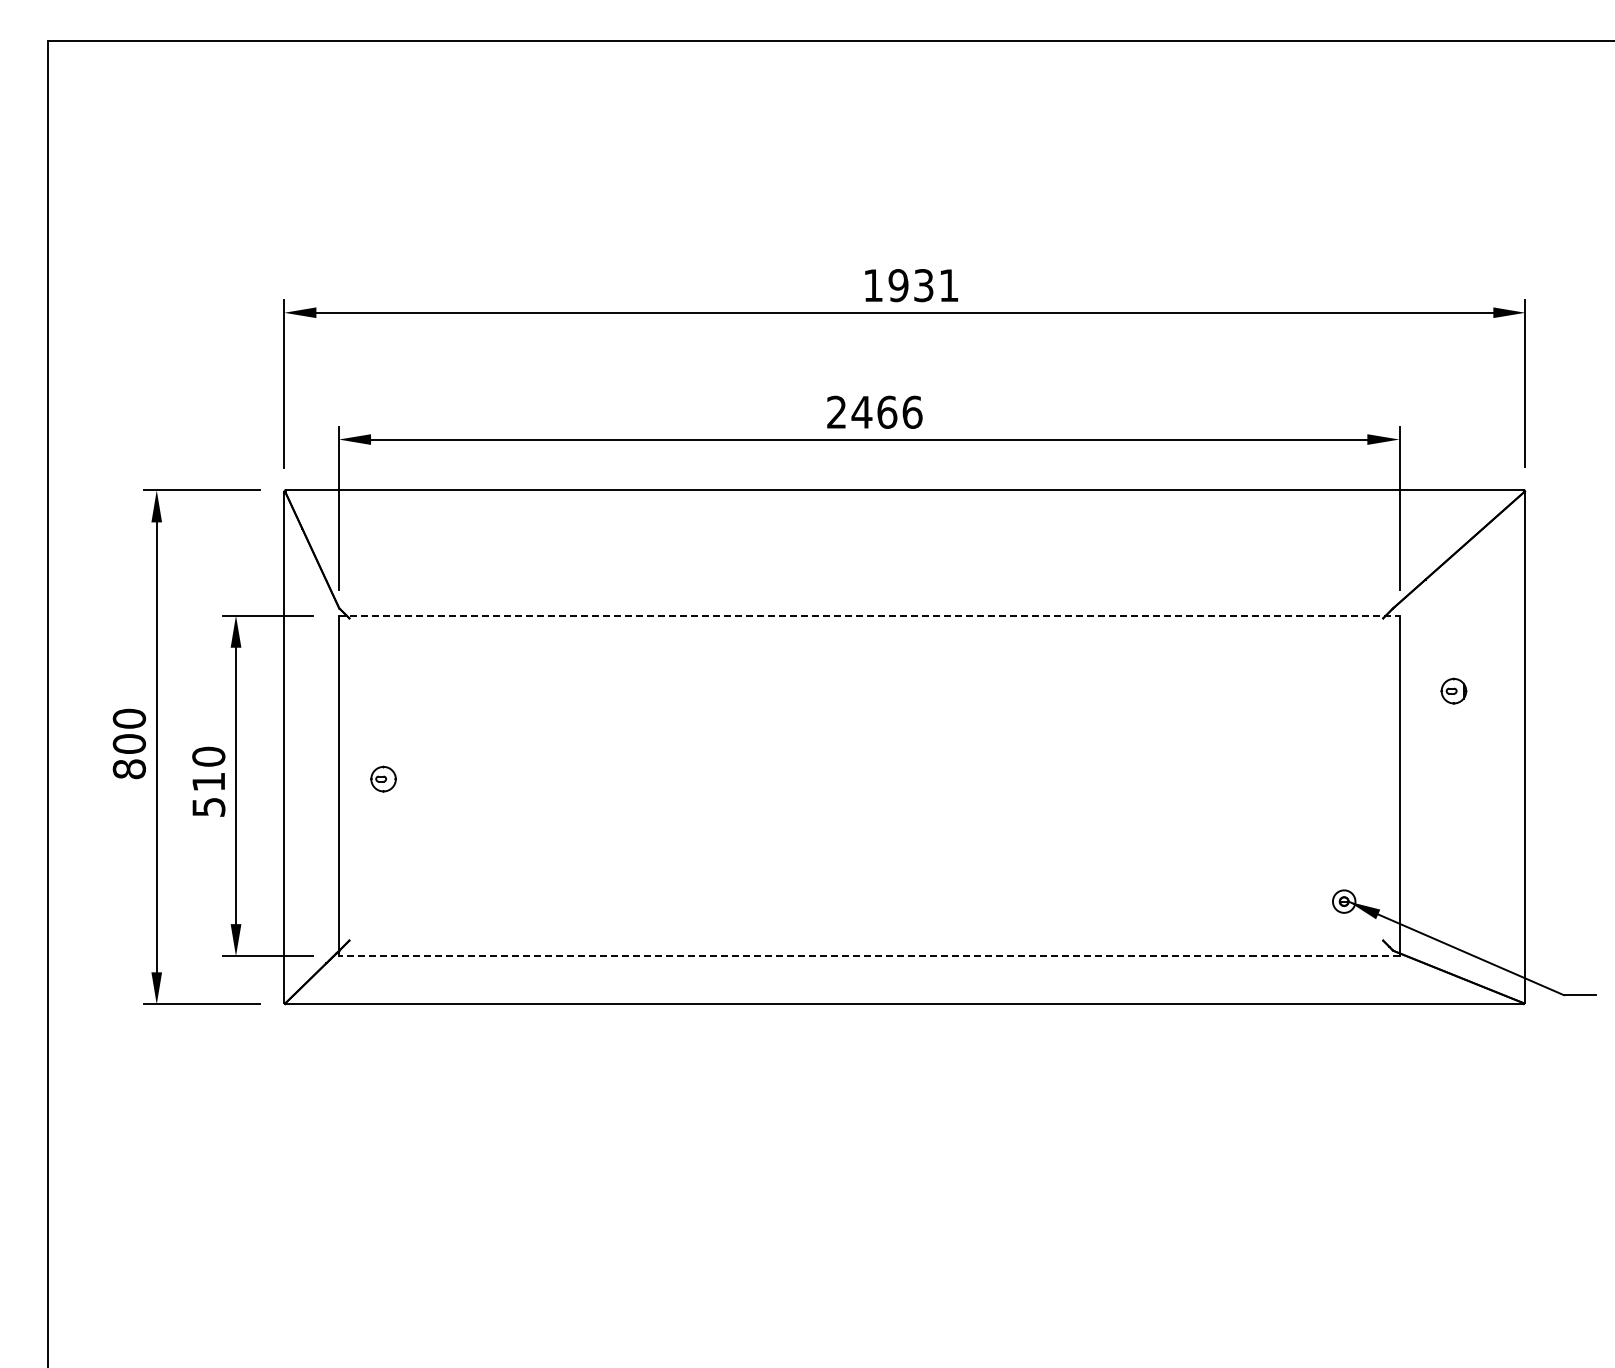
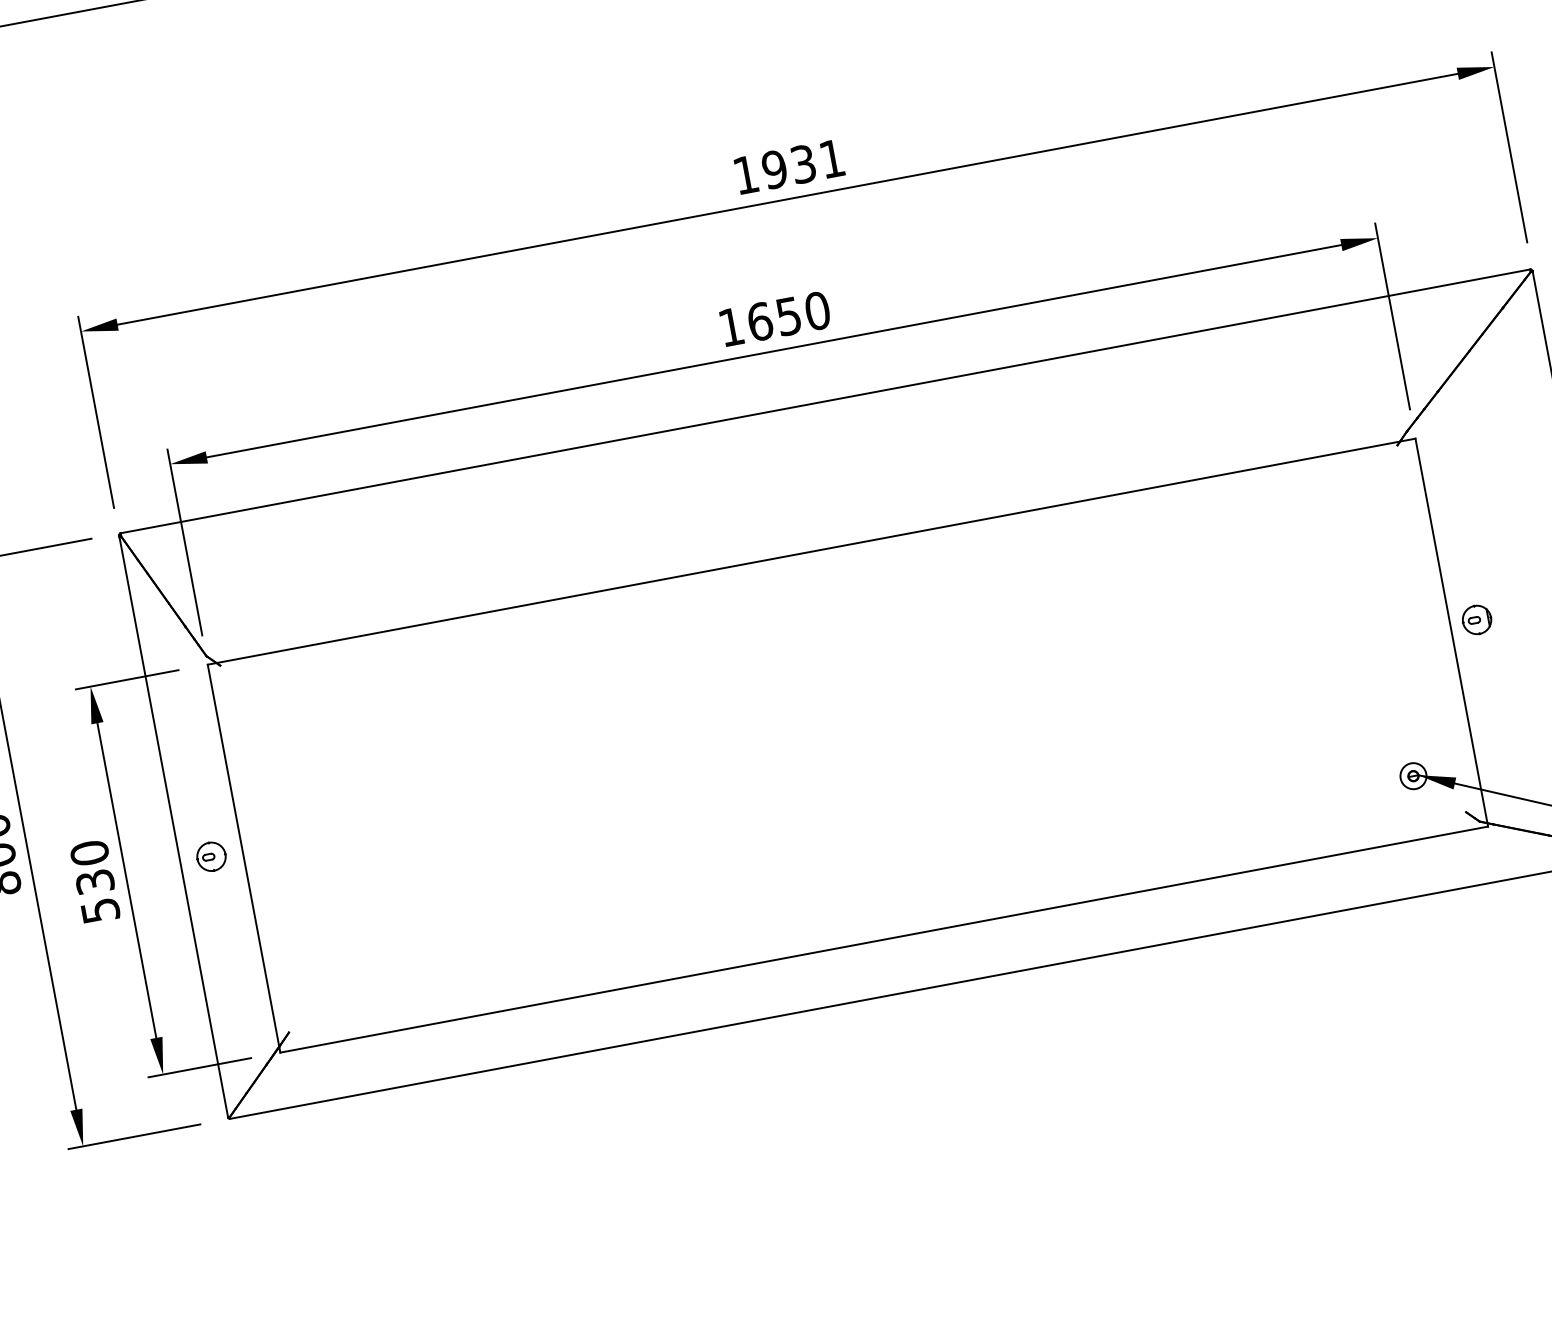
text: (874, 411) -> (774, 318), 2466 -> 1650
line: (869, 615) -> (811, 551), dashed -> solid
part: (1453, 690) -> (1476, 619), moved
part: (383, 778) -> (211, 856), moved
text: (208, 781) -> (94, 881), 510 -> 530
line: (868, 956) -> (883, 940), dashed -> solid

